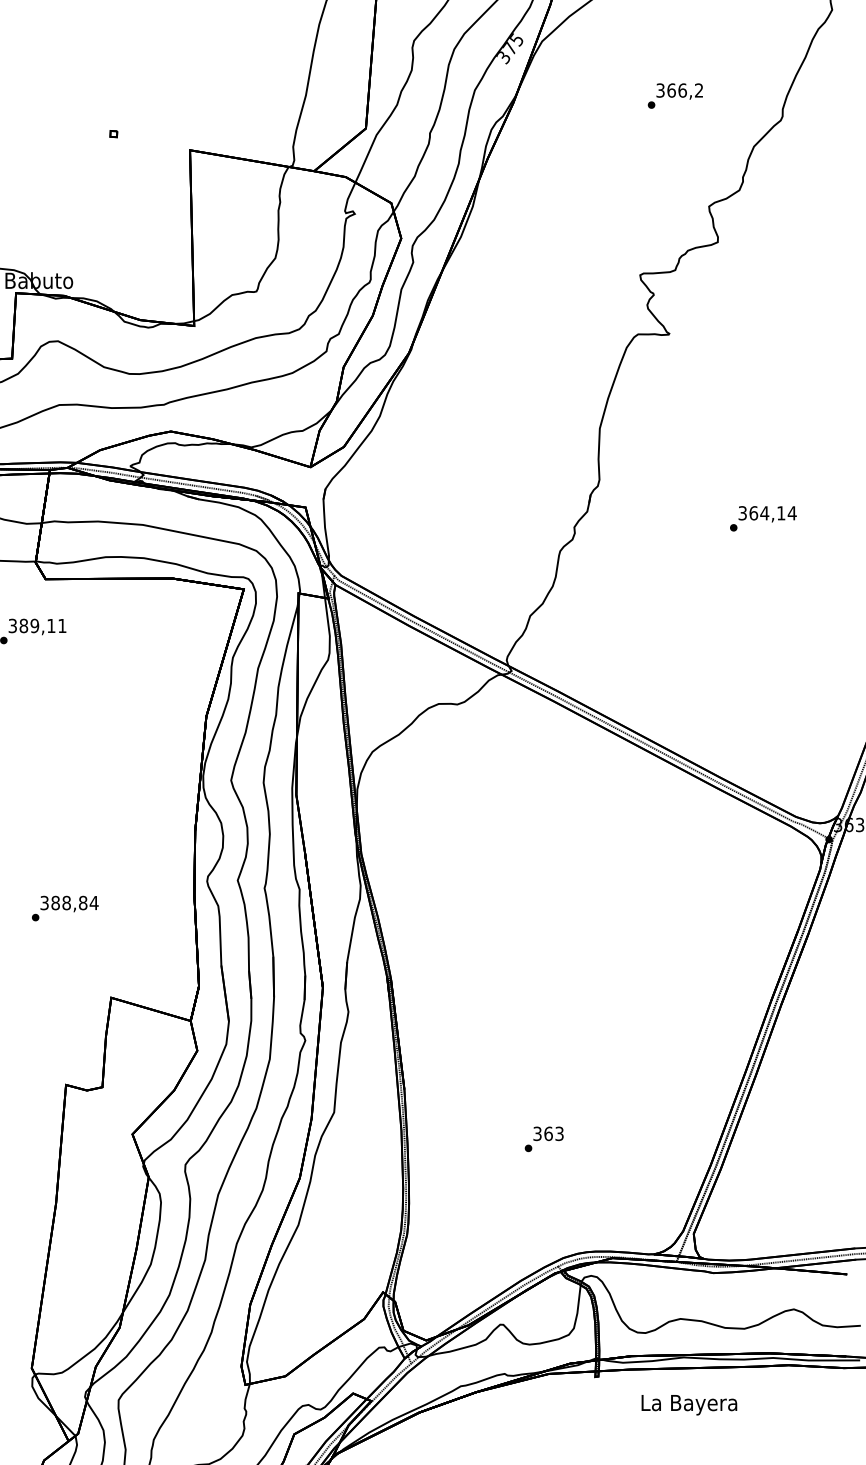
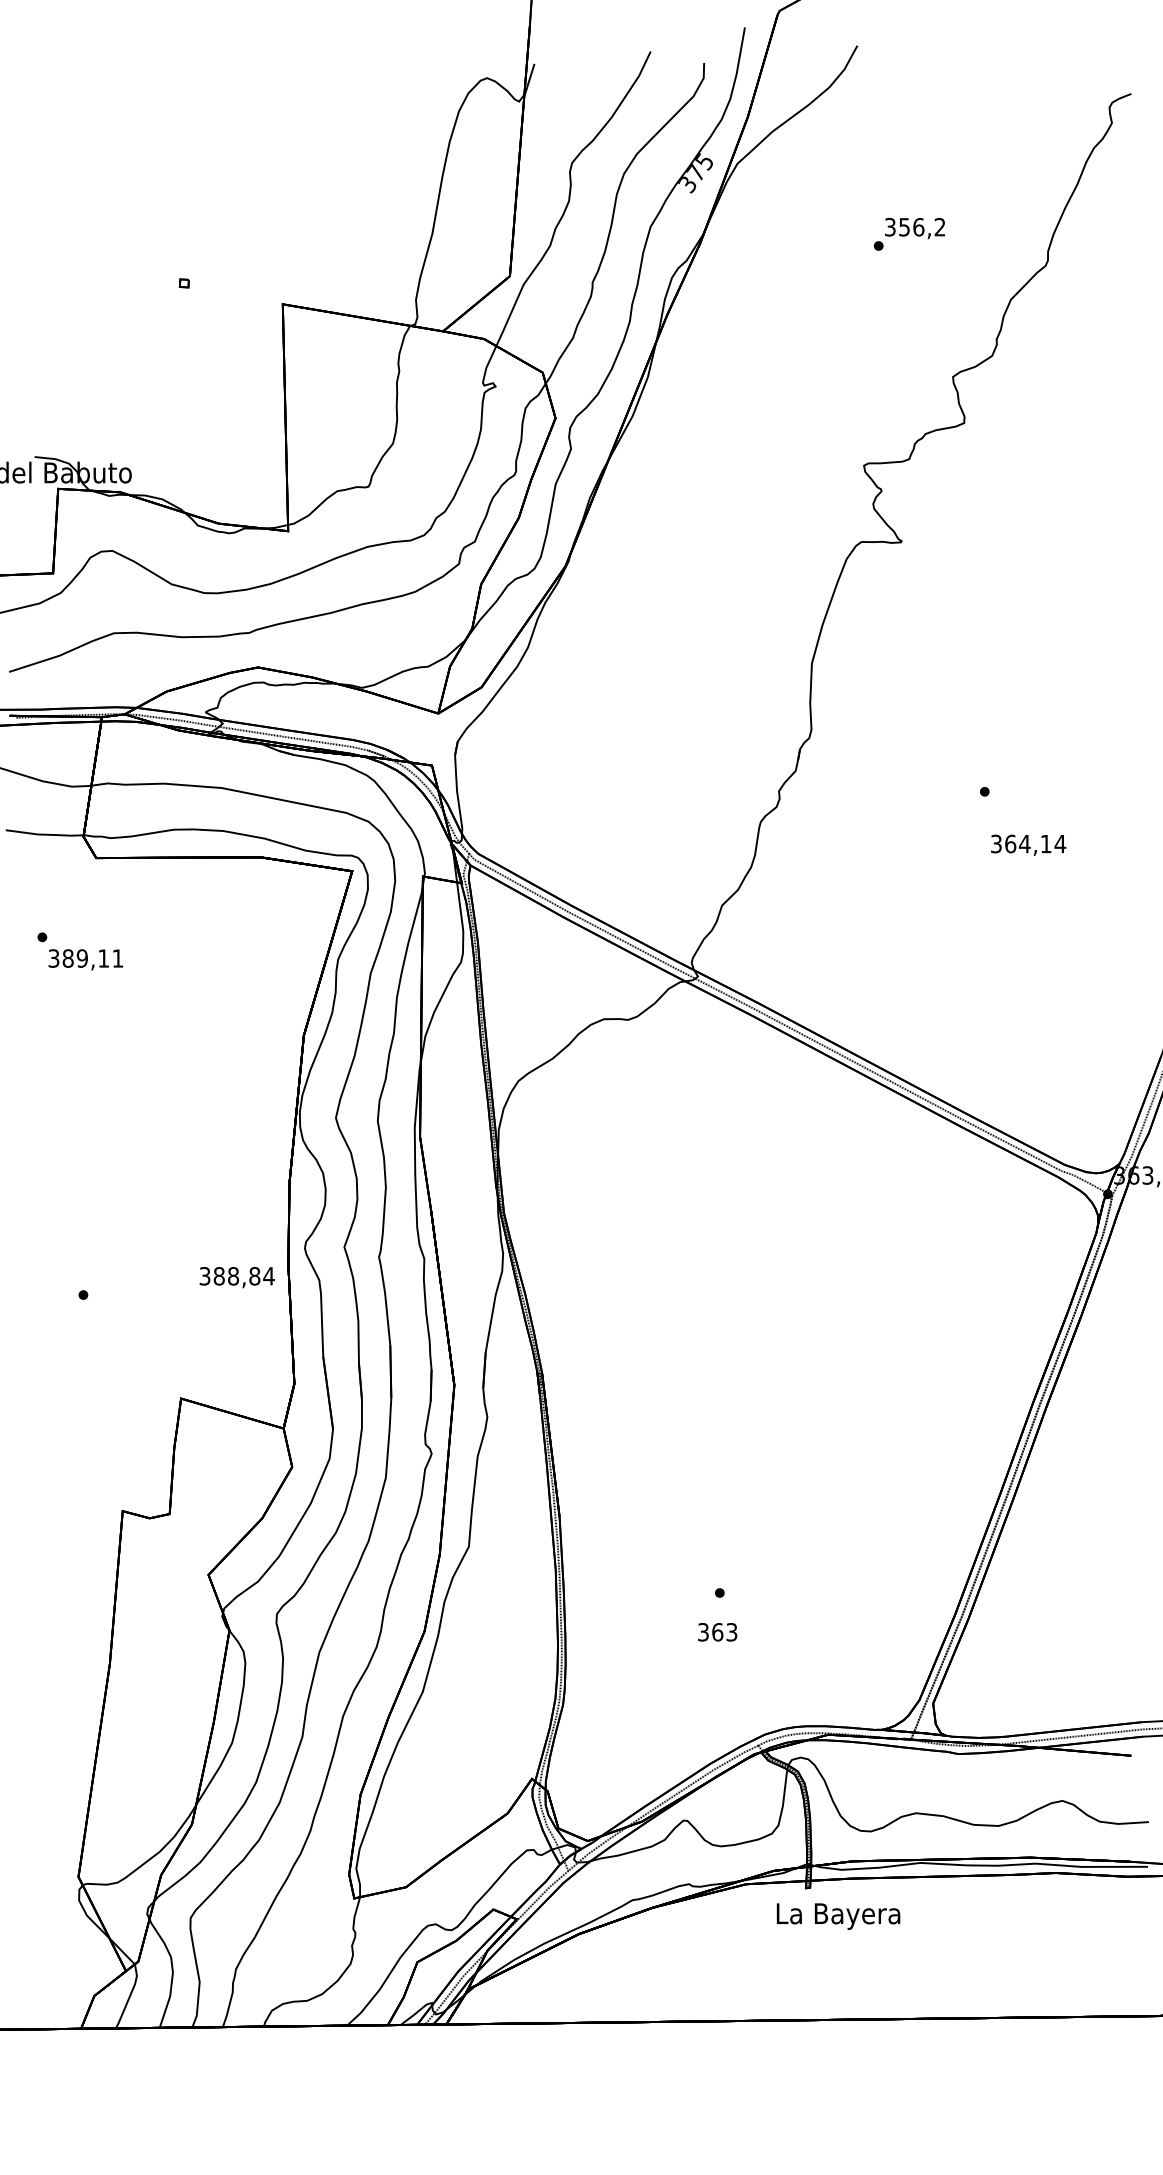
text: (671, 89) -> (904, 226), 366,2 -> 356,2
text: (767, 513) -> (1028, 844), moved
text: (37, 626) -> (85, 959), moved
text: (68, 903) -> (236, 1277), moved
text: (548, 1134) -> (717, 1632), moved
text: (689, 1405) -> (838, 1916), moved

